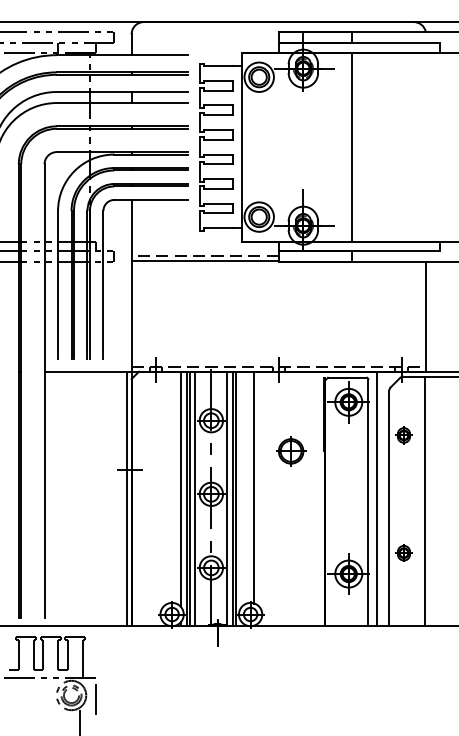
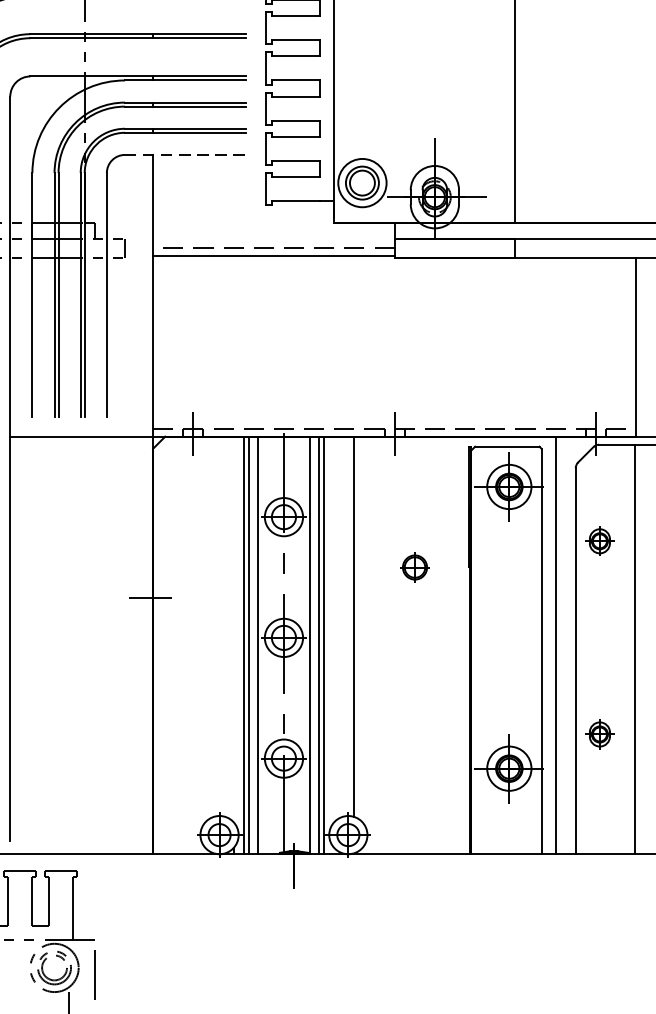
line: (151, 199) -> (185, 154), solid -> dashed
part: (291, 451) -> (415, 567), size x0.6
line: (180, 488) -> (233, 628), removed
line: (126, 498) -> (144, 644), removed

